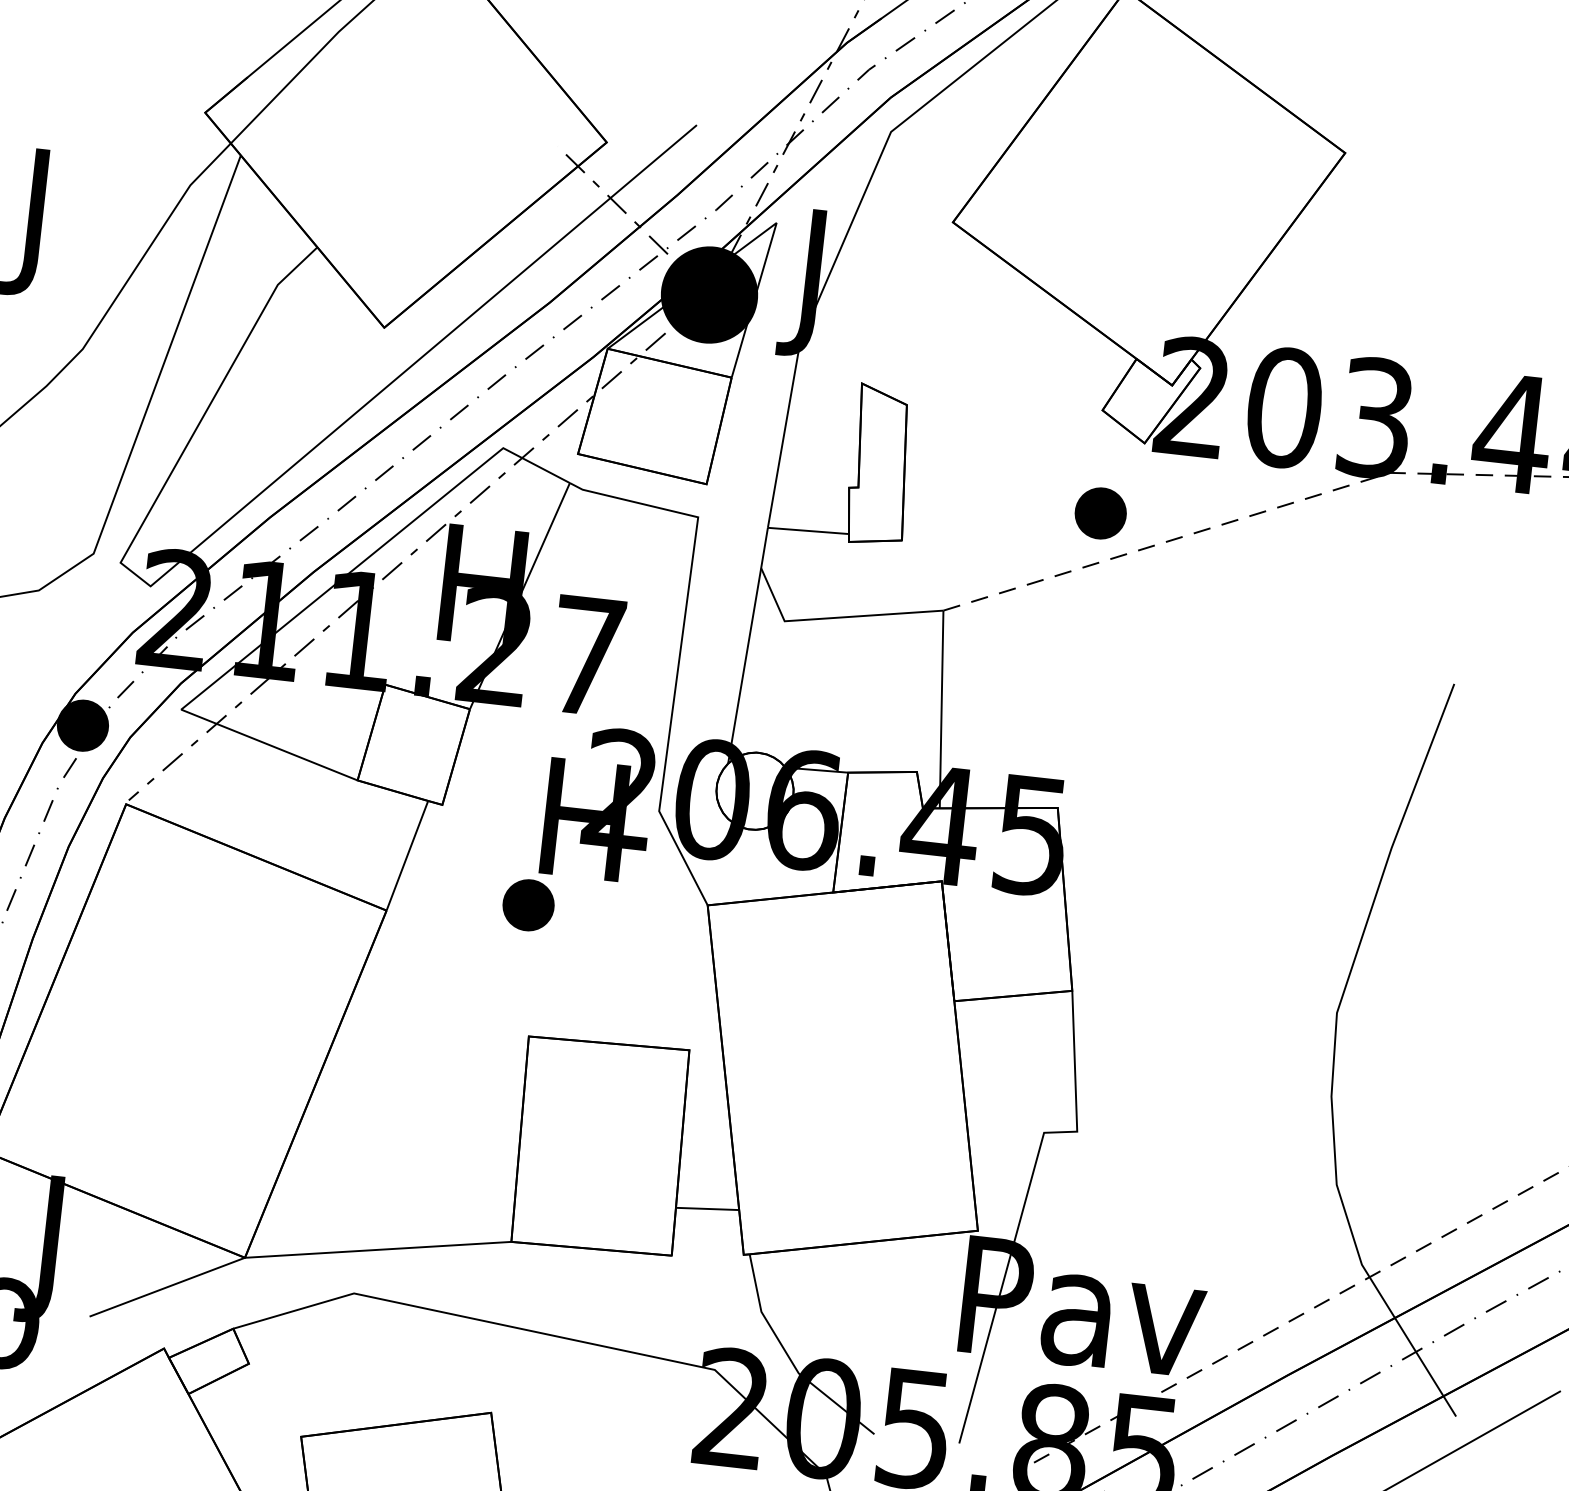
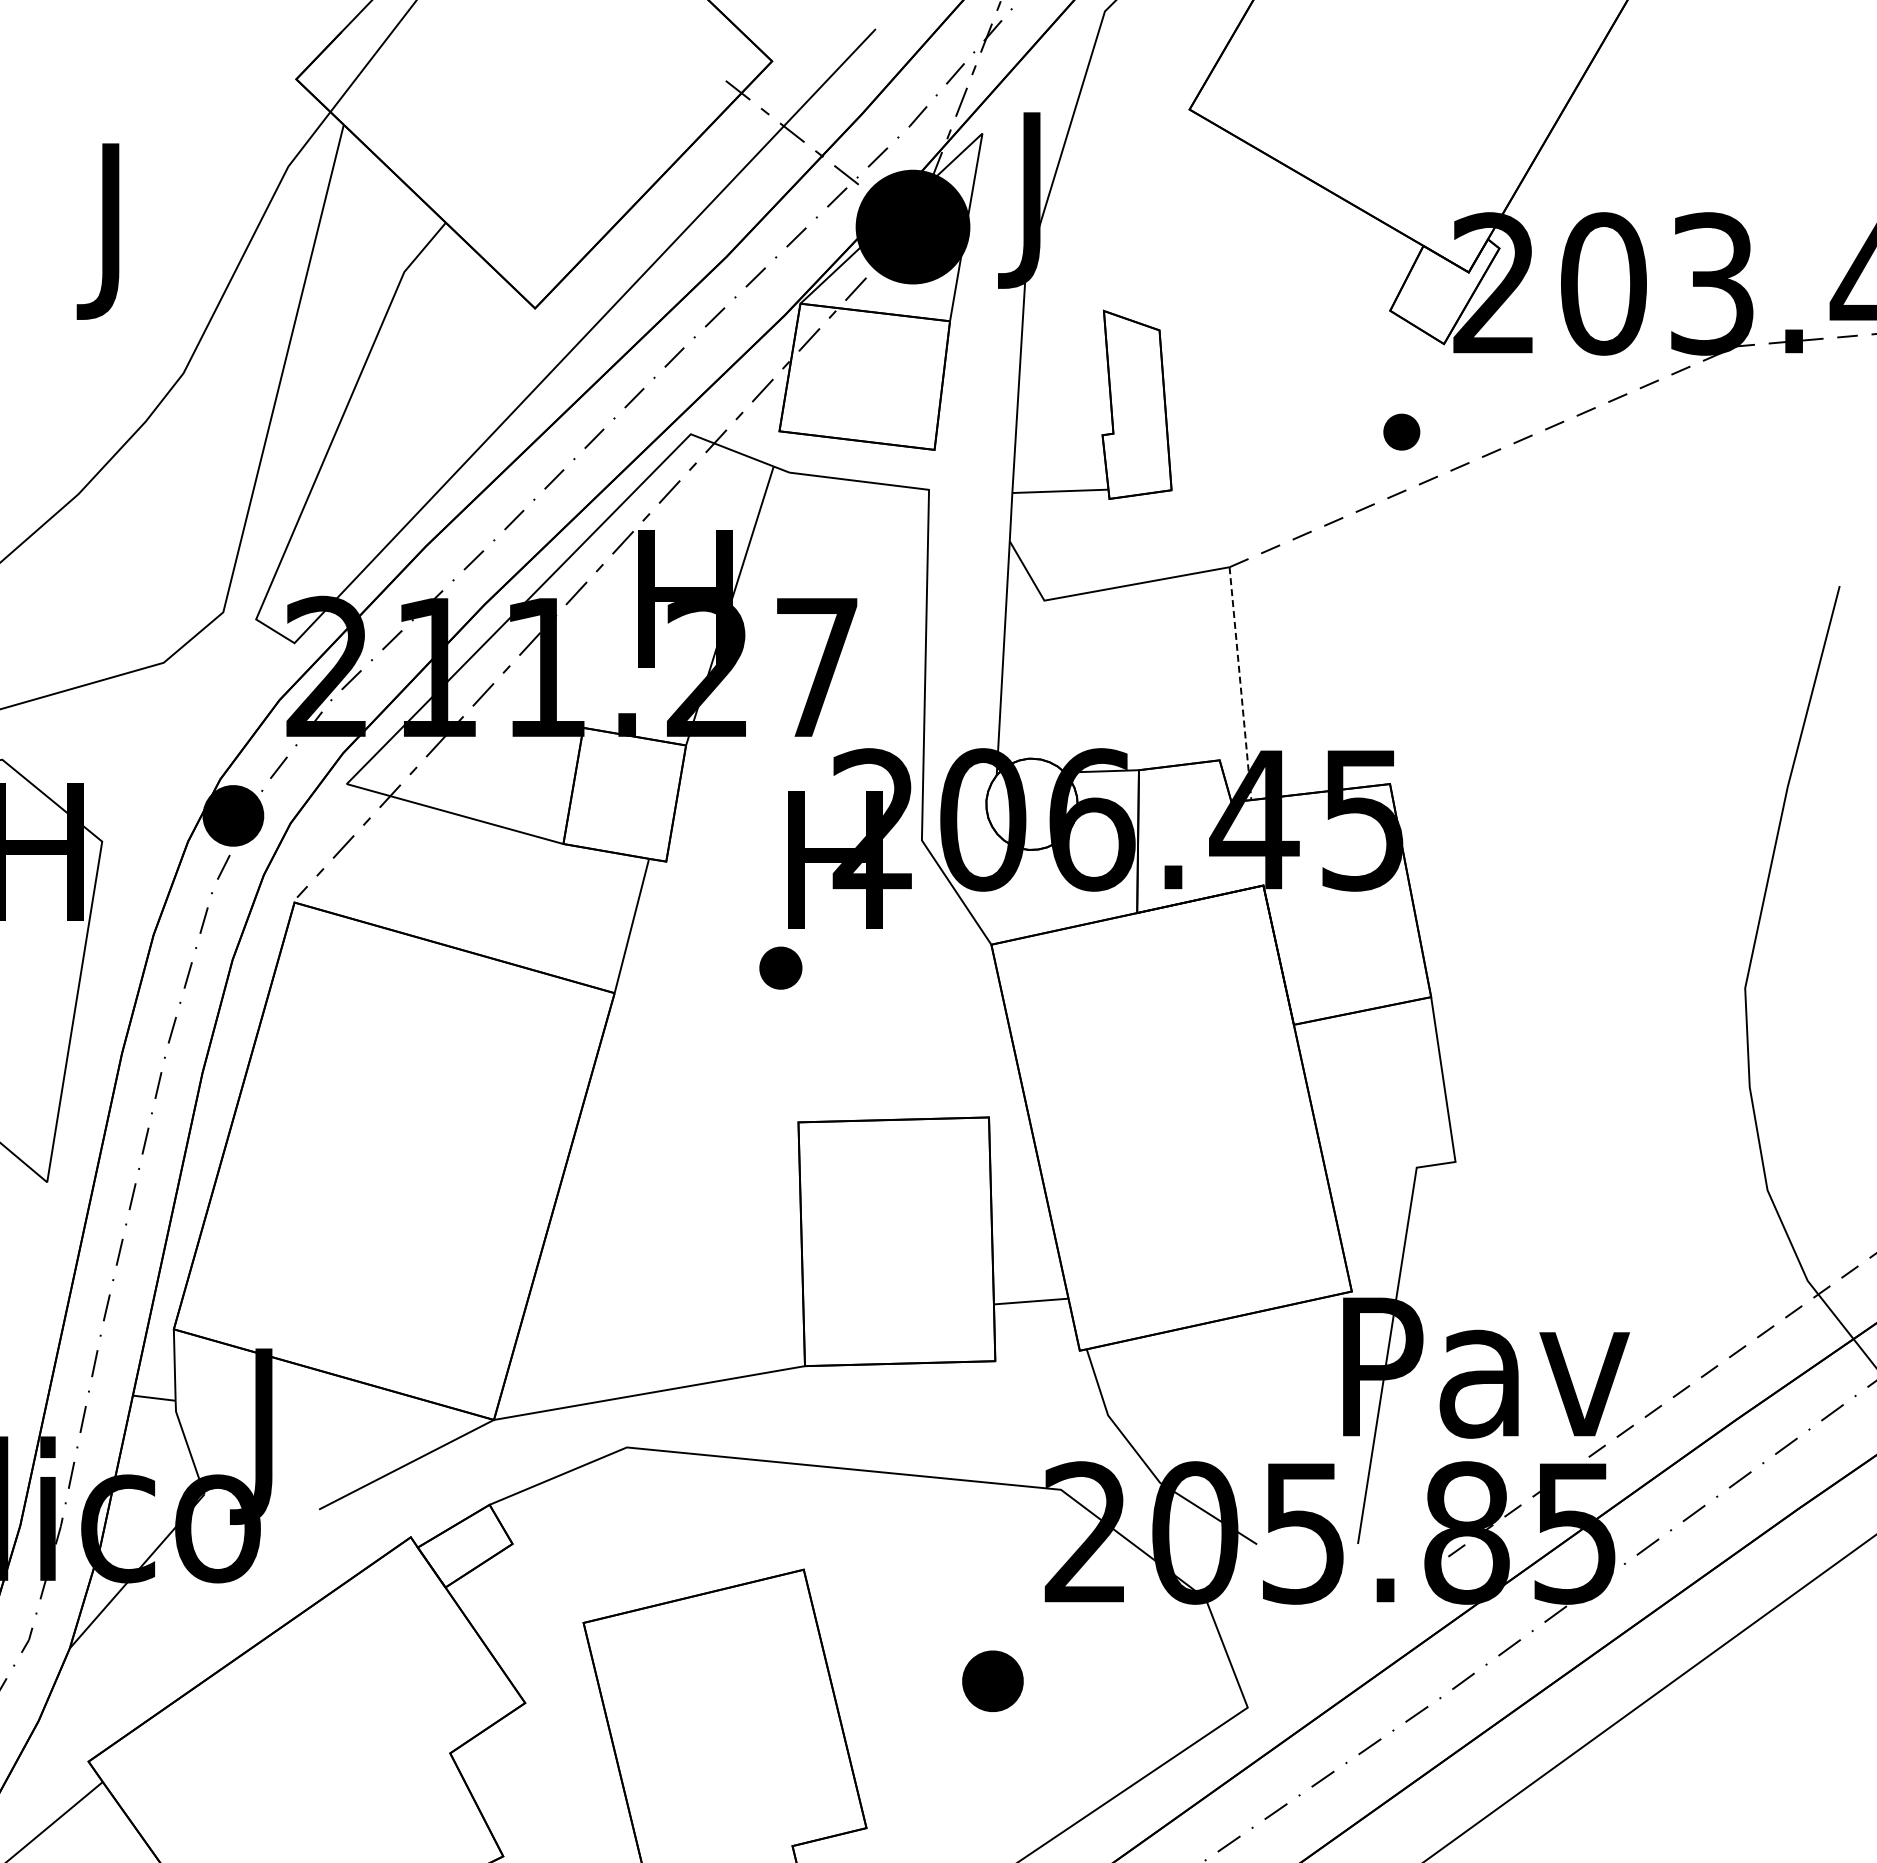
part: (1100, 512) -> (1401, 431), size x0.6
line: (941, 709) -> (1240, 683), solid -> dashed
part: (528, 904) -> (780, 967), size x0.7

